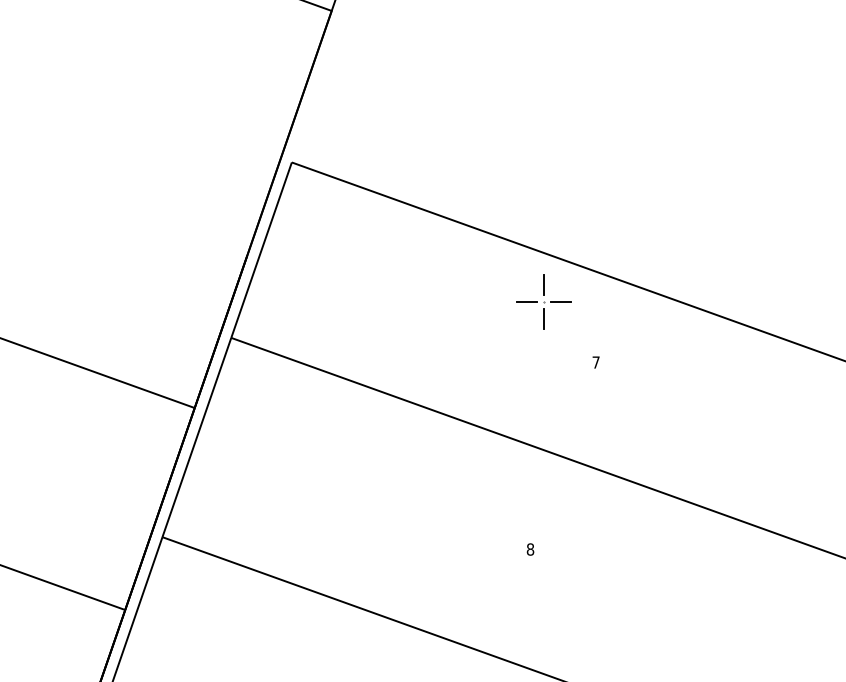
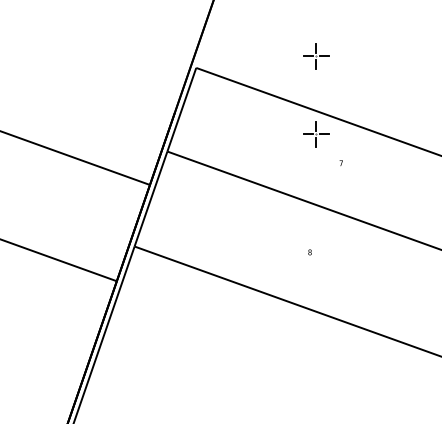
part: (544, 138) -> (316, 56), added

